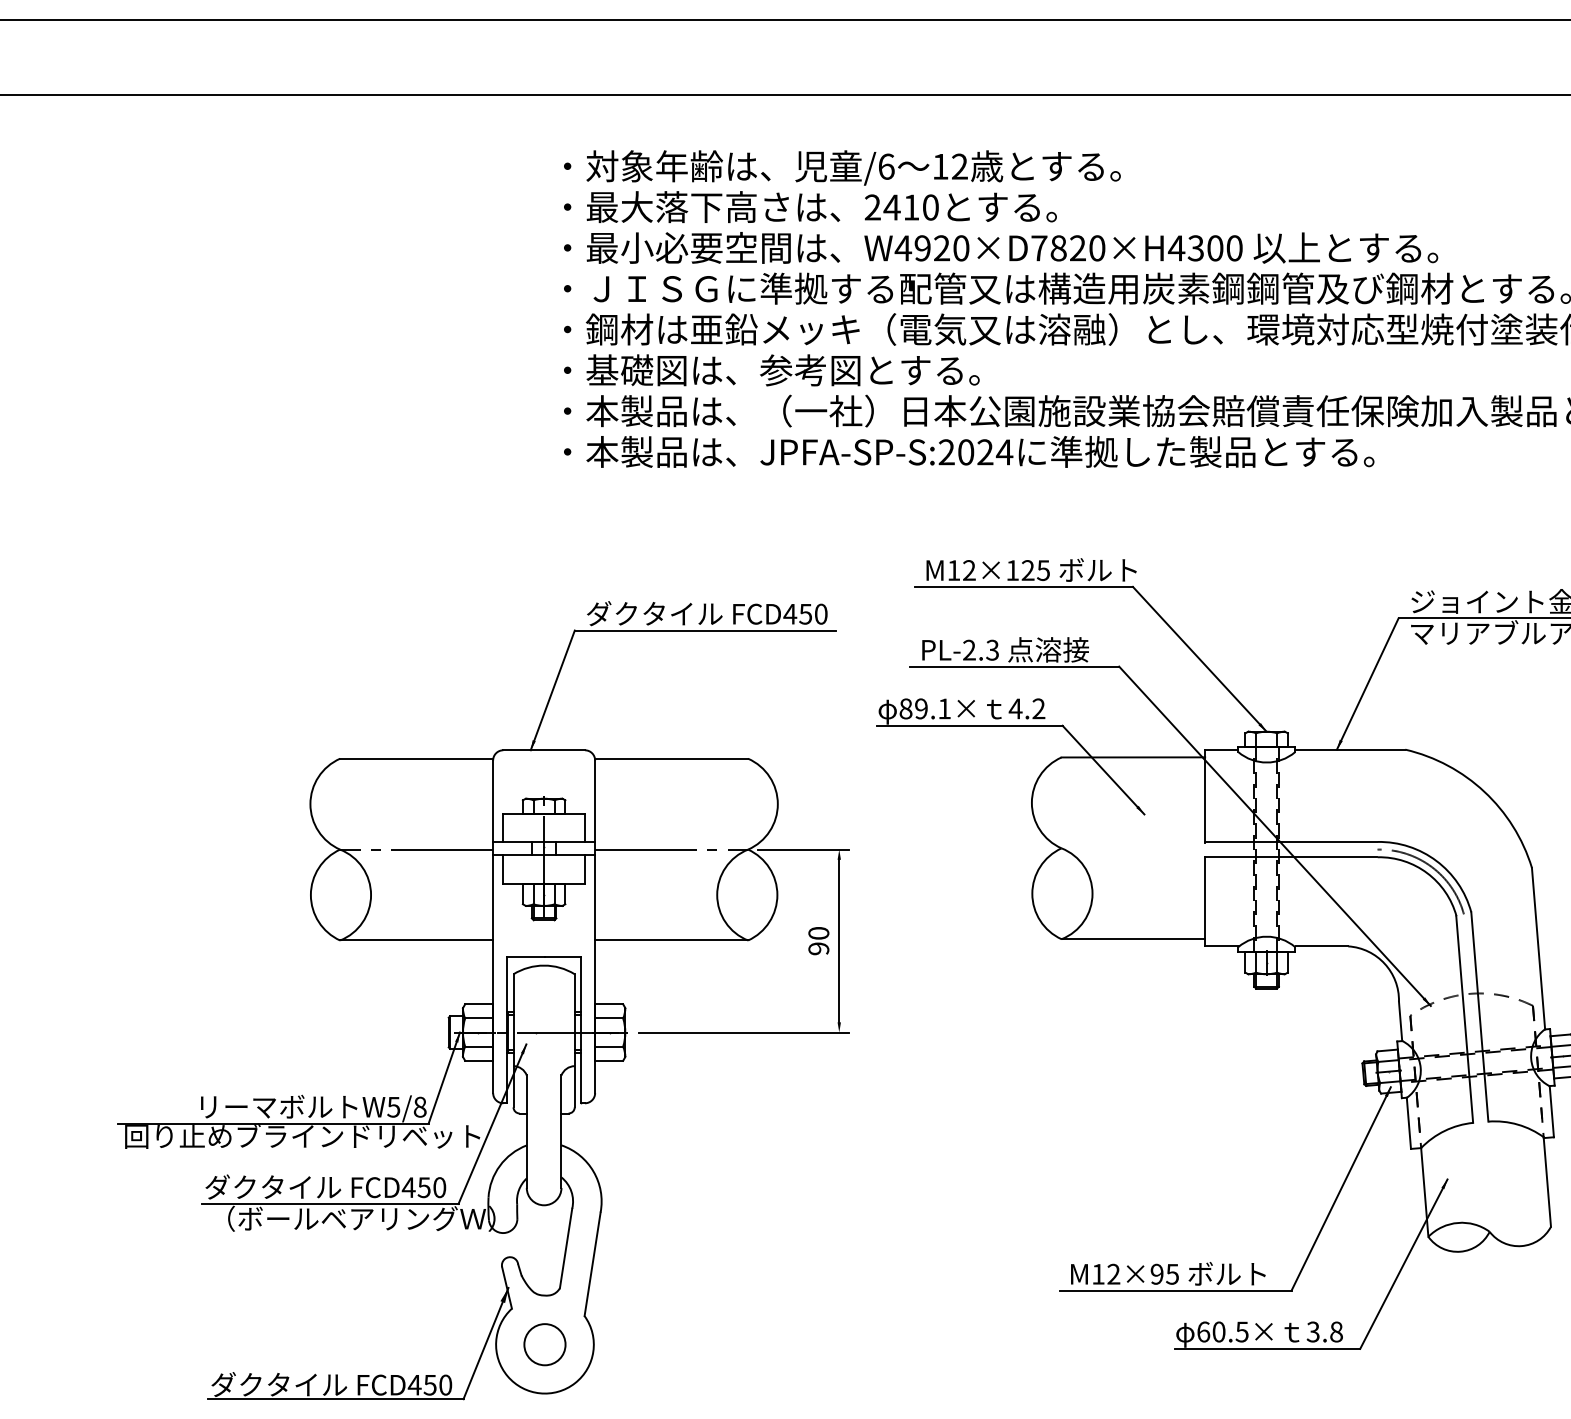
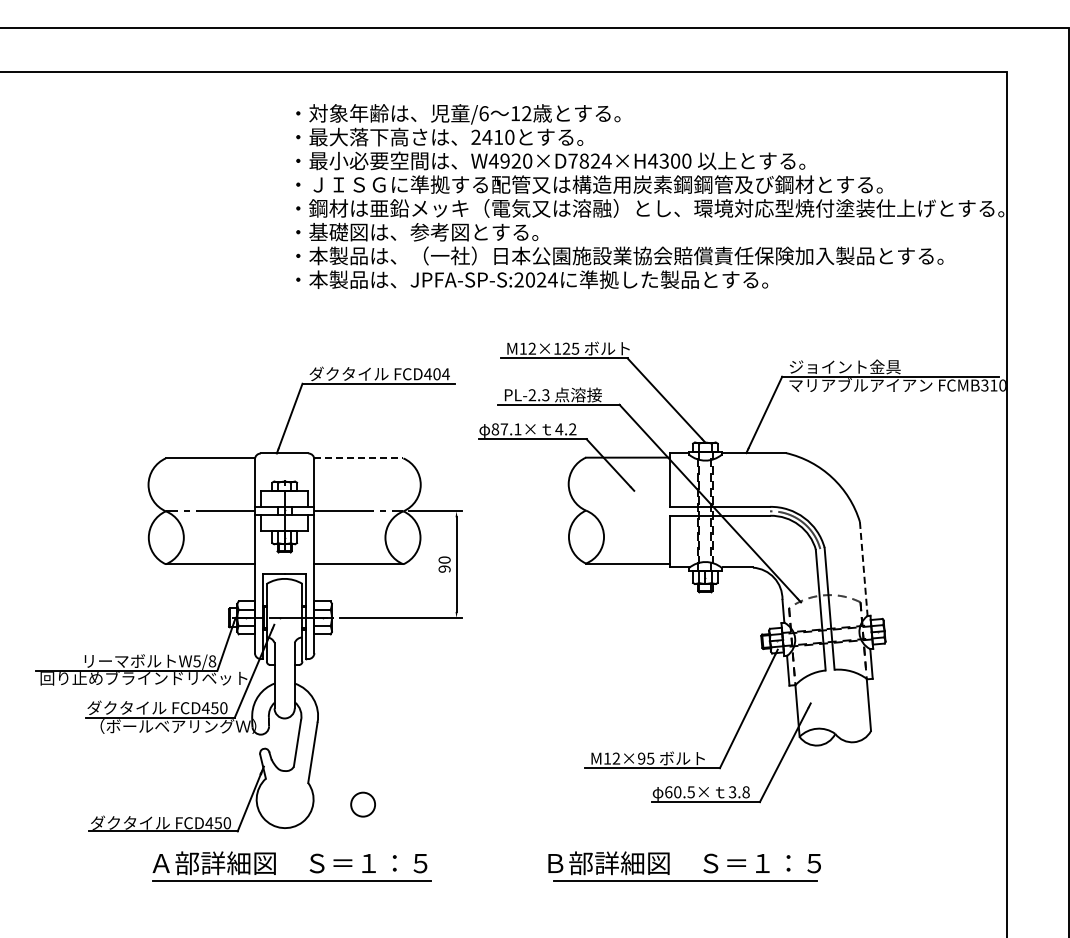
text: (1096, 247) -> (606, 160), W4920×D7820×H4300 -> W4920×D7824×H4300
text: (813, 614) -> (441, 374), FCD450 -> FCD404
text: (921, 709) -> (504, 429), 89.1× -> 87.1×
line: (670, 758) -> (358, 458), solid -> dashed
line: (1538, 949) -> (863, 569), solid -> dashed
circle: (543, 1344) -> (362, 804), moved

